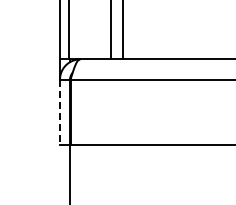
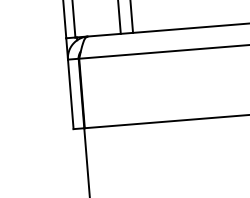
line: (60, 112) -> (71, 94), dashed -> solid

